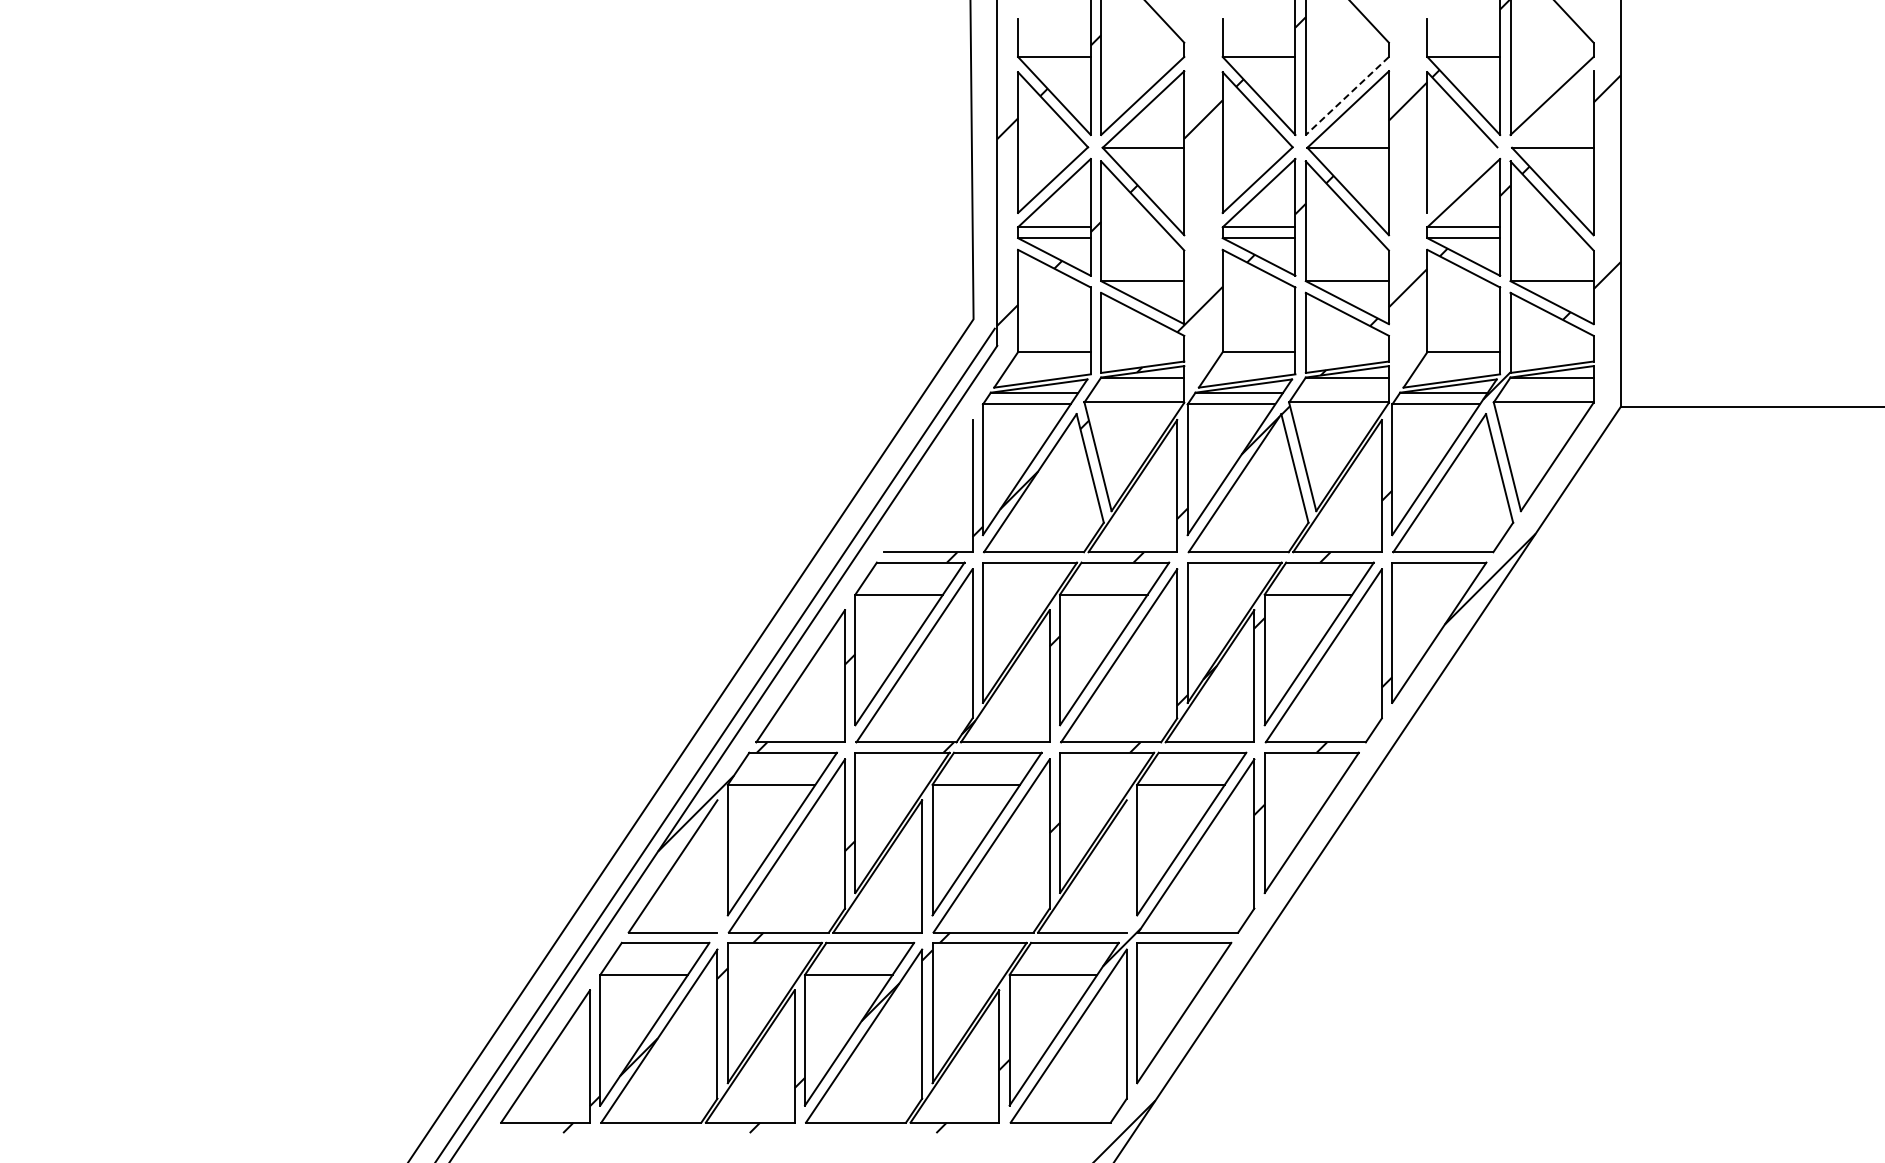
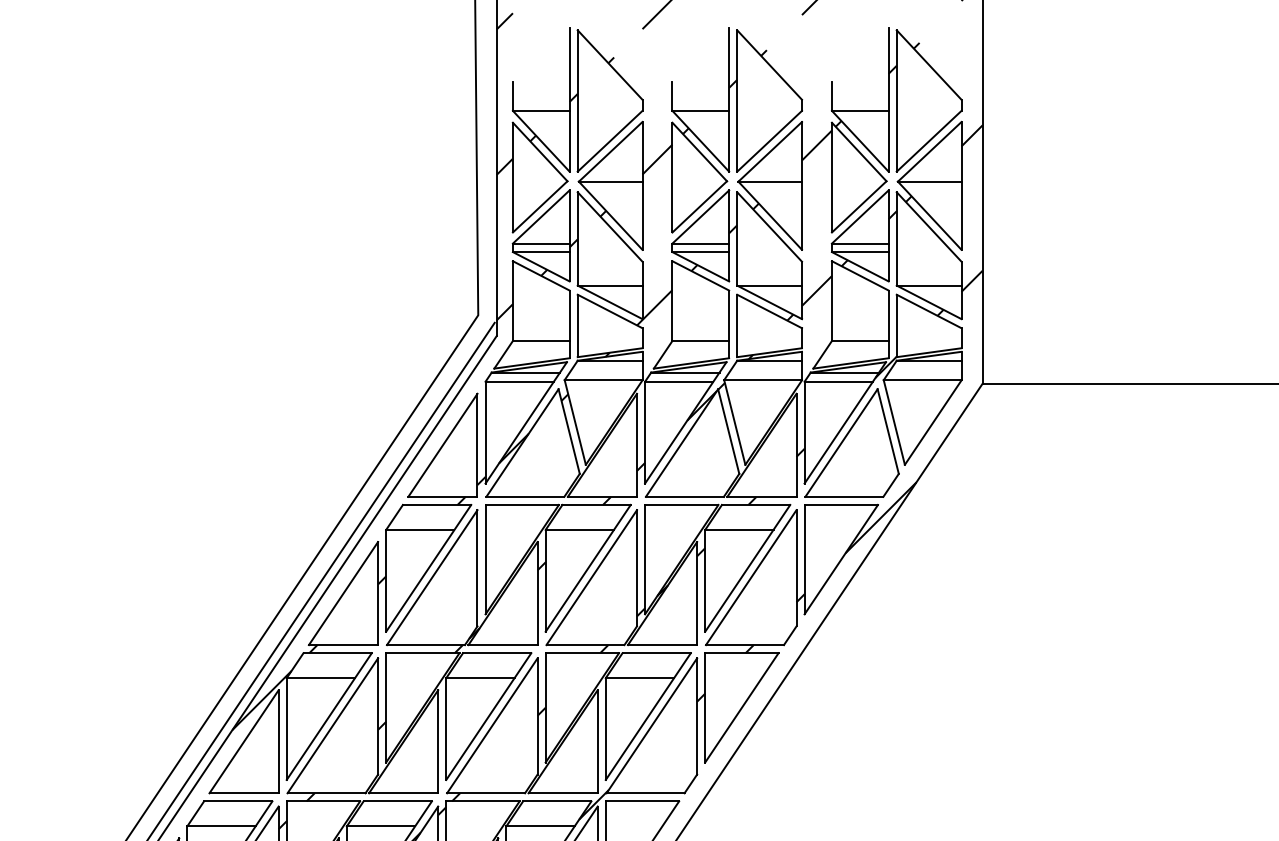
line: (1347, 95) -> (769, 140), dashed -> solid
line: (1552, 109) -> (929, 151), added
line: (1462, 180) -> (859, 207), added
line: (927, 485) -> (442, 444), added
line: (717, 866) -> (278, 741), added
line: (1126, 866) -> (597, 741), added

